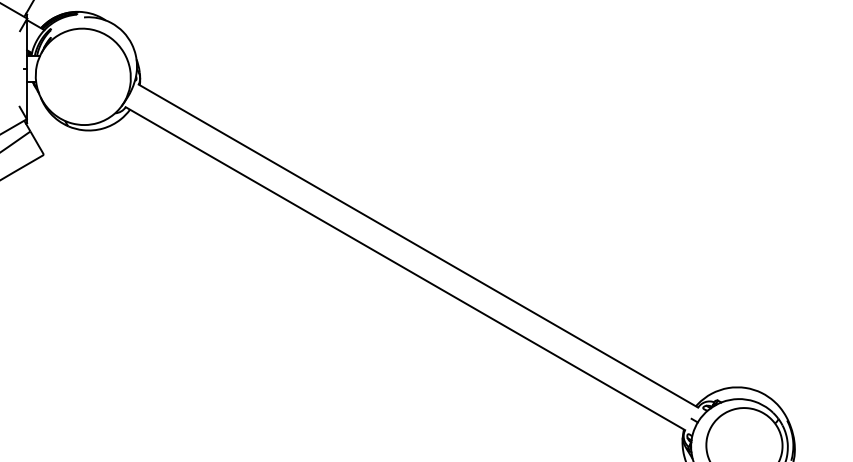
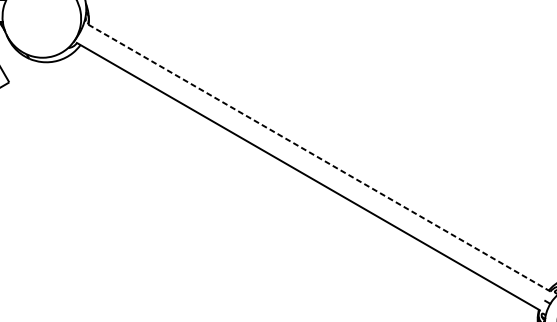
line: (418, 246) -> (319, 158), solid -> dashed

